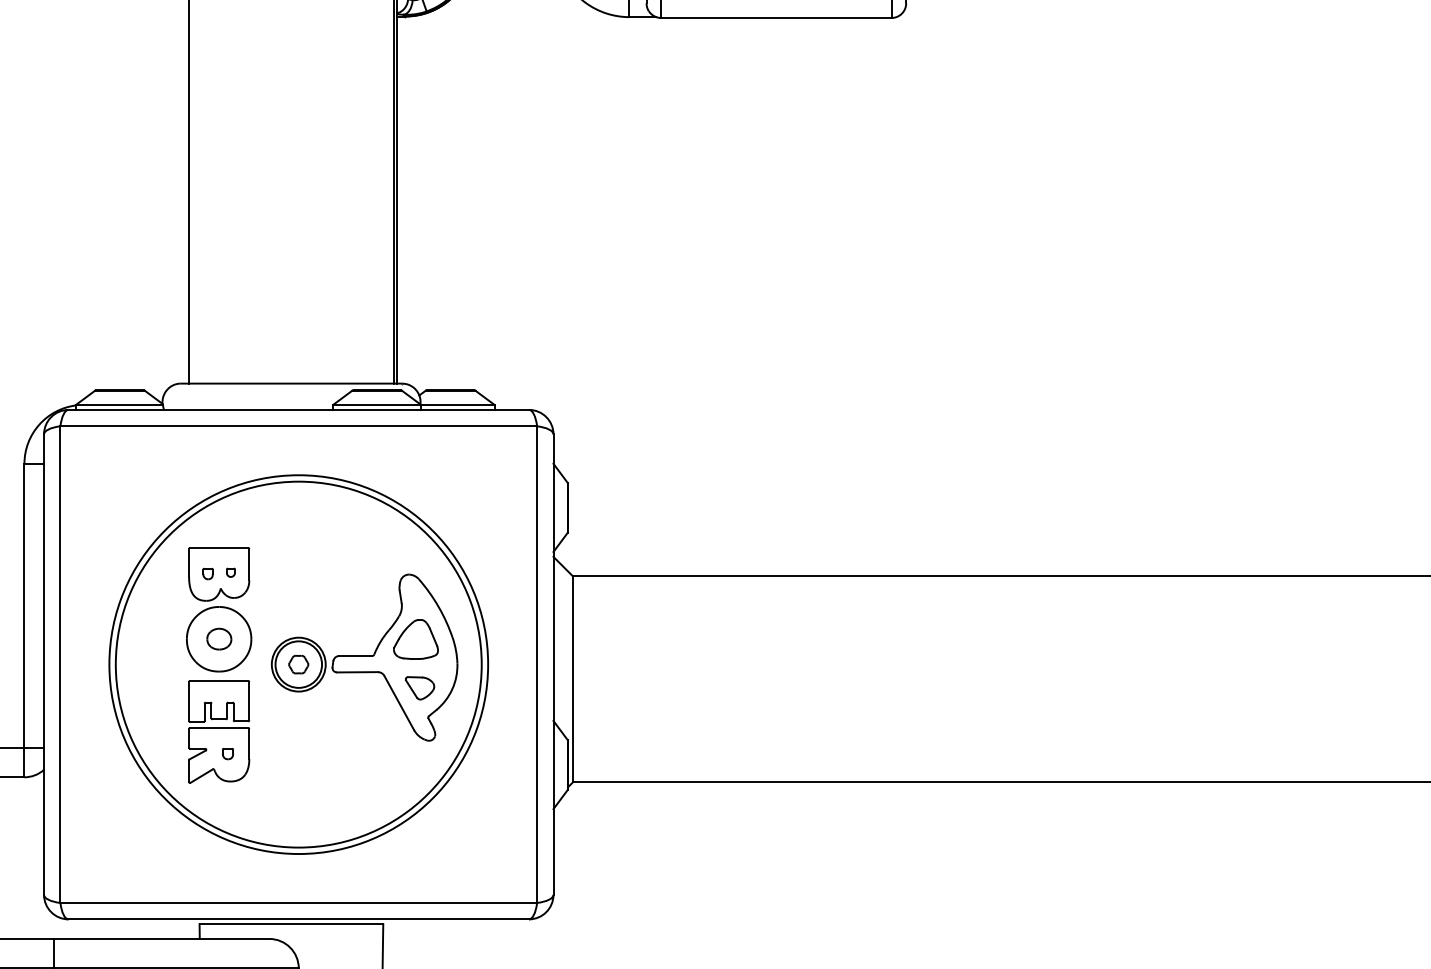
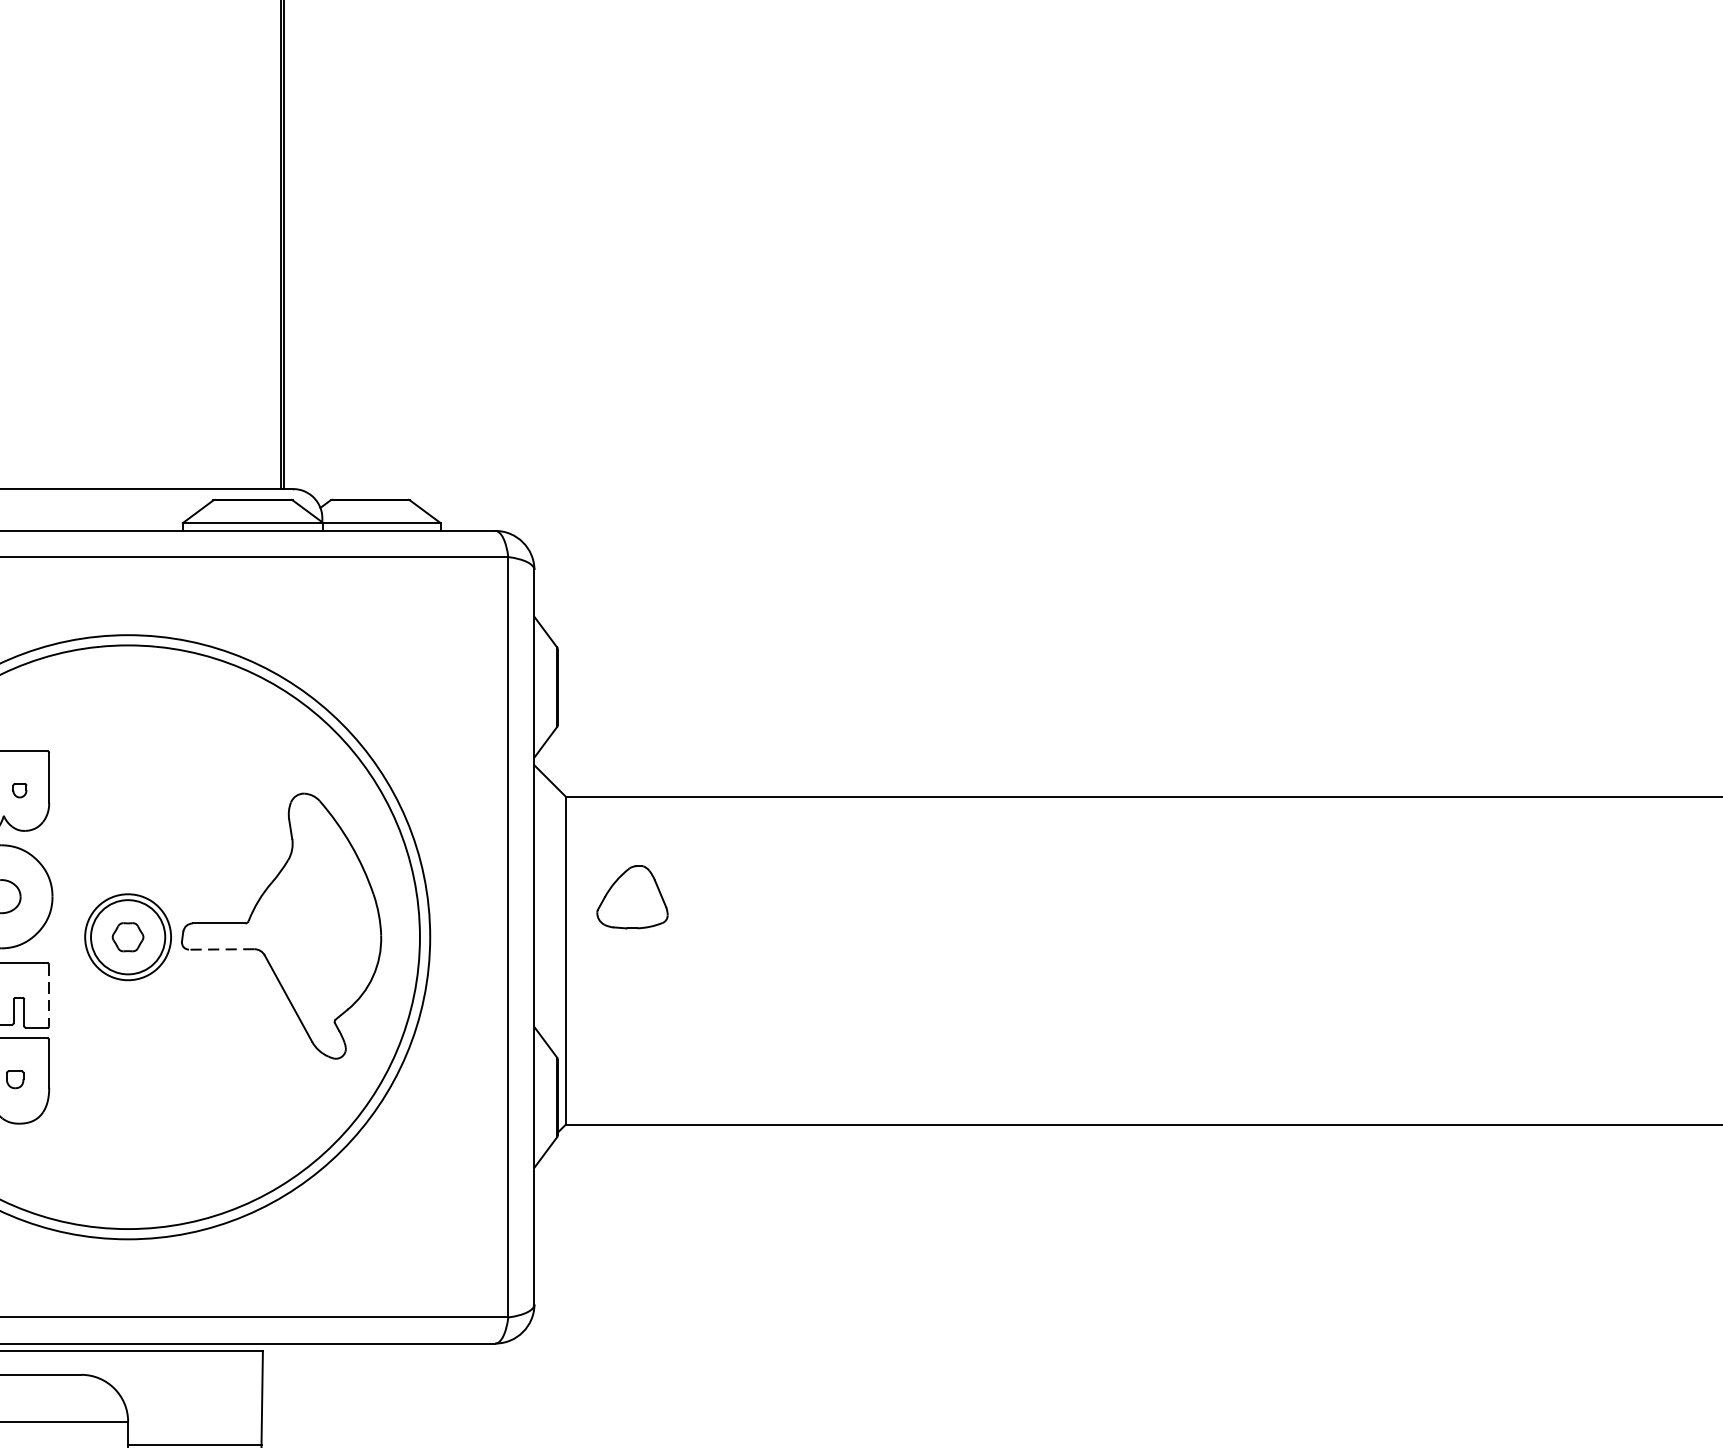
part: (415, 639) -> (631, 897), moved
line: (356, 672) -> (220, 949), solid -> dashed
part: (420, 688) -> (322, 975), removed
line: (249, 701) -> (49, 996), solid -> dashed

